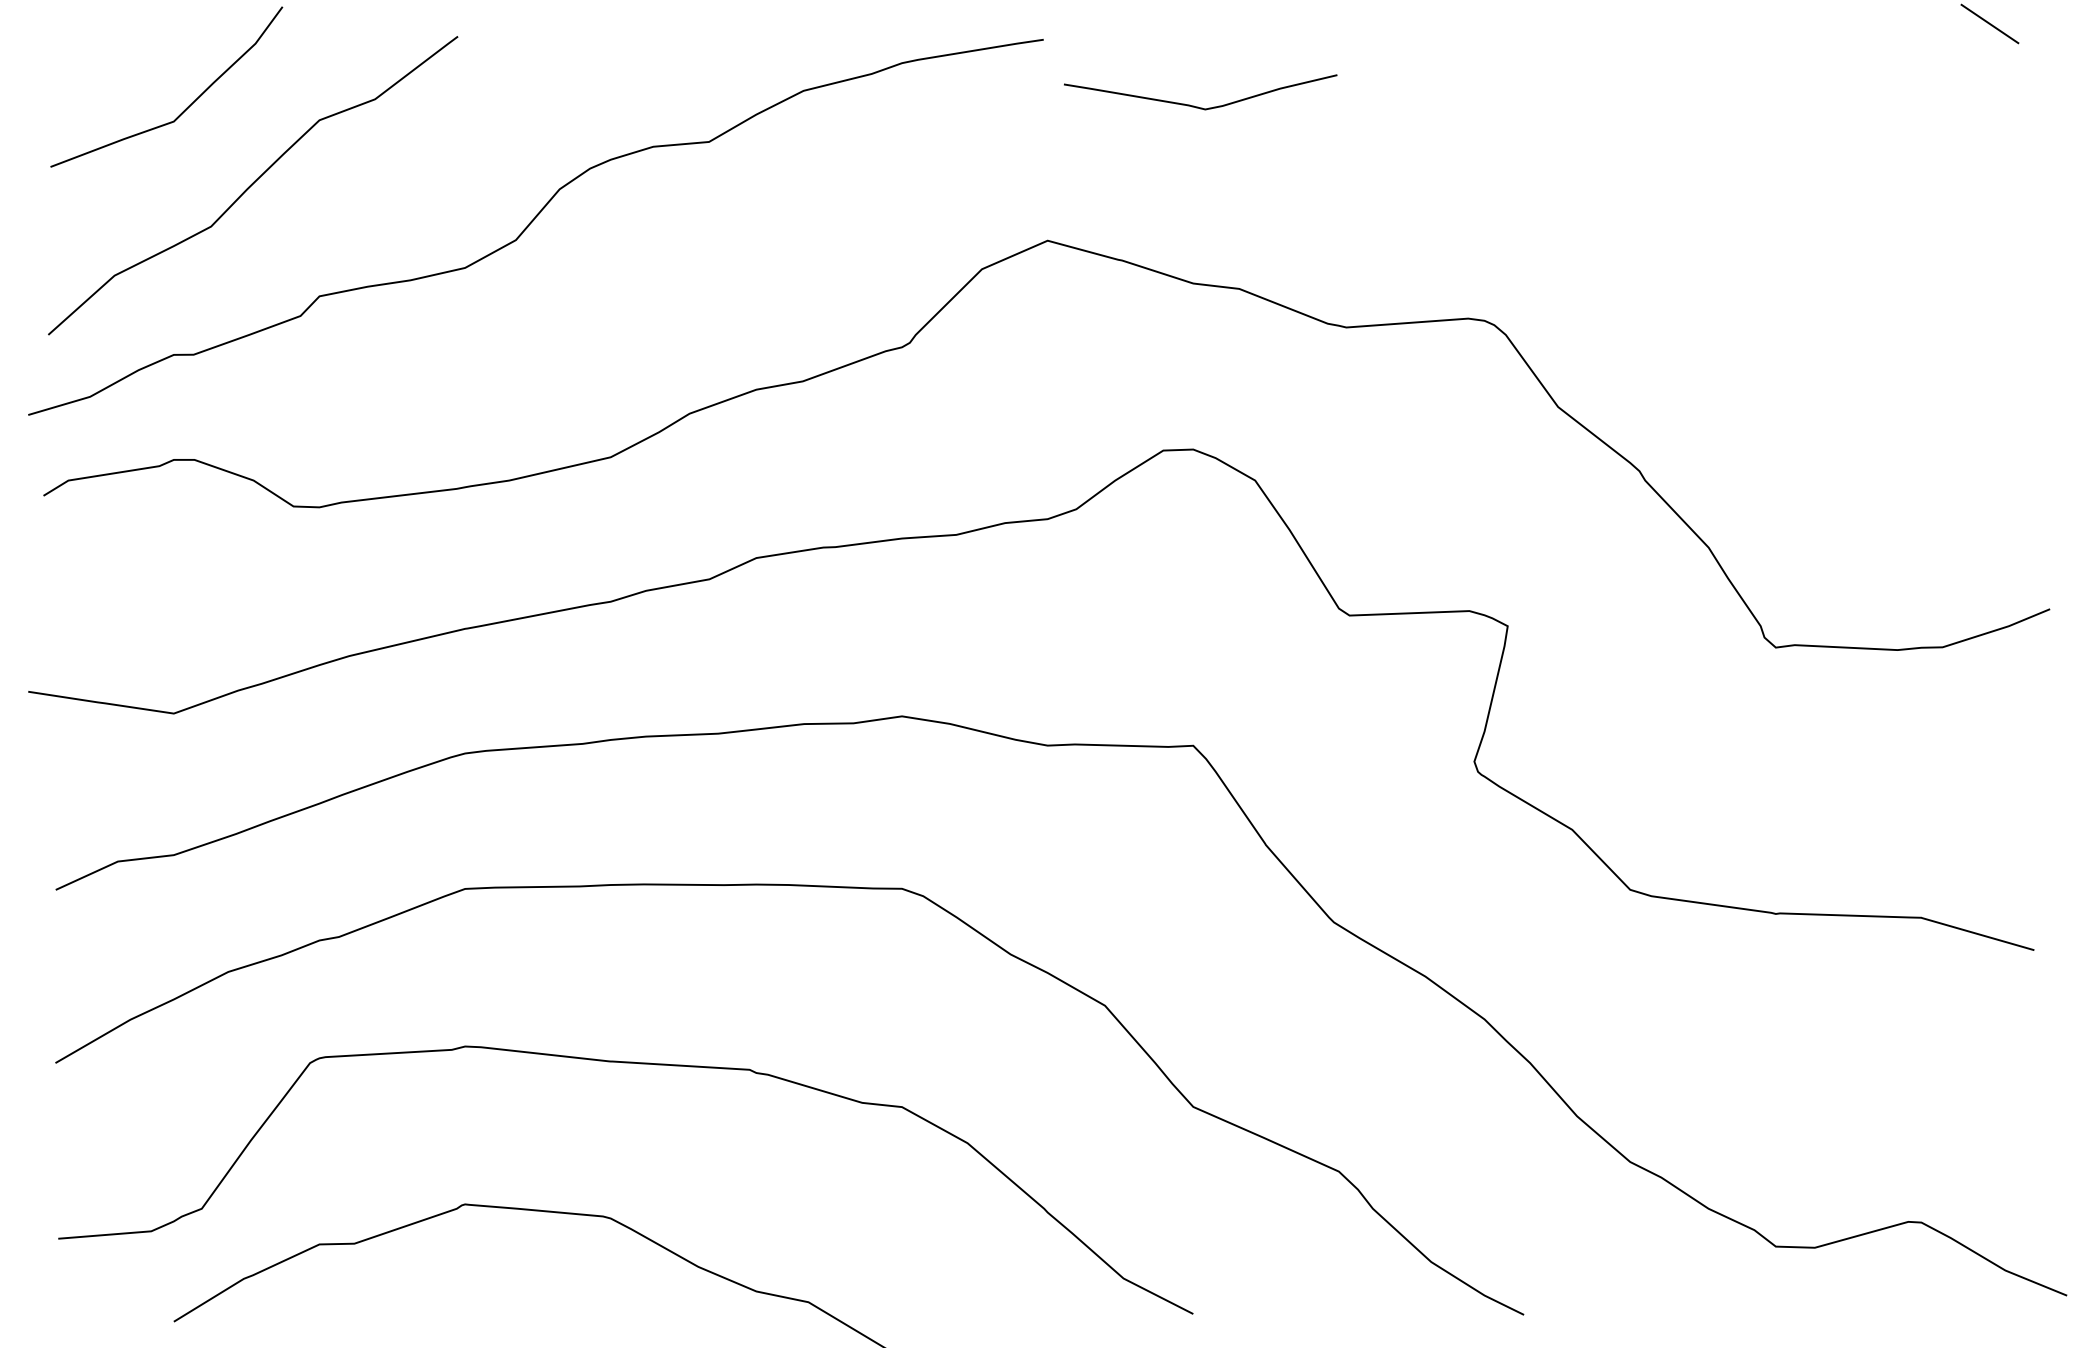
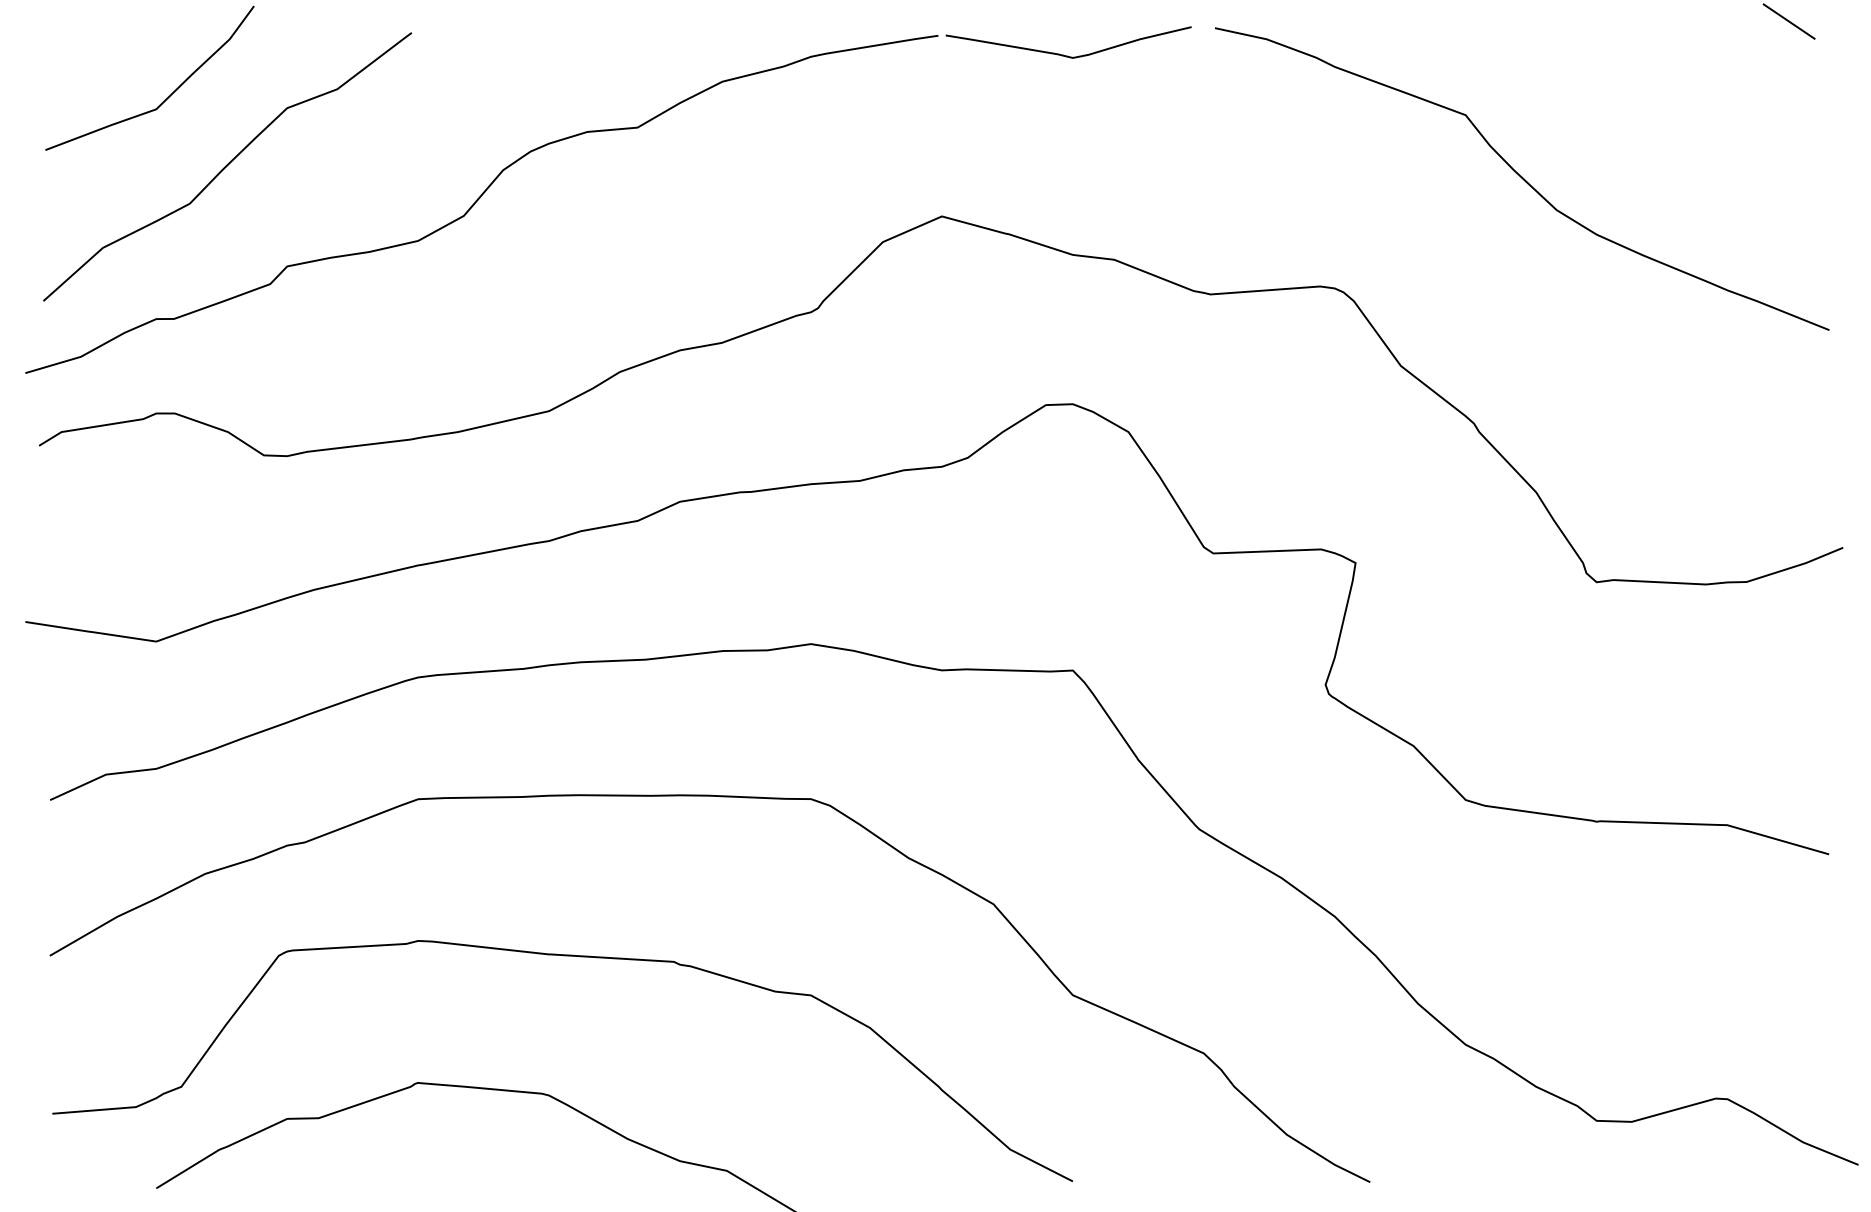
curve: (1198, 106) -> (1066, 55), moved
curve: (1692, 198) -> (1521, 178), added

